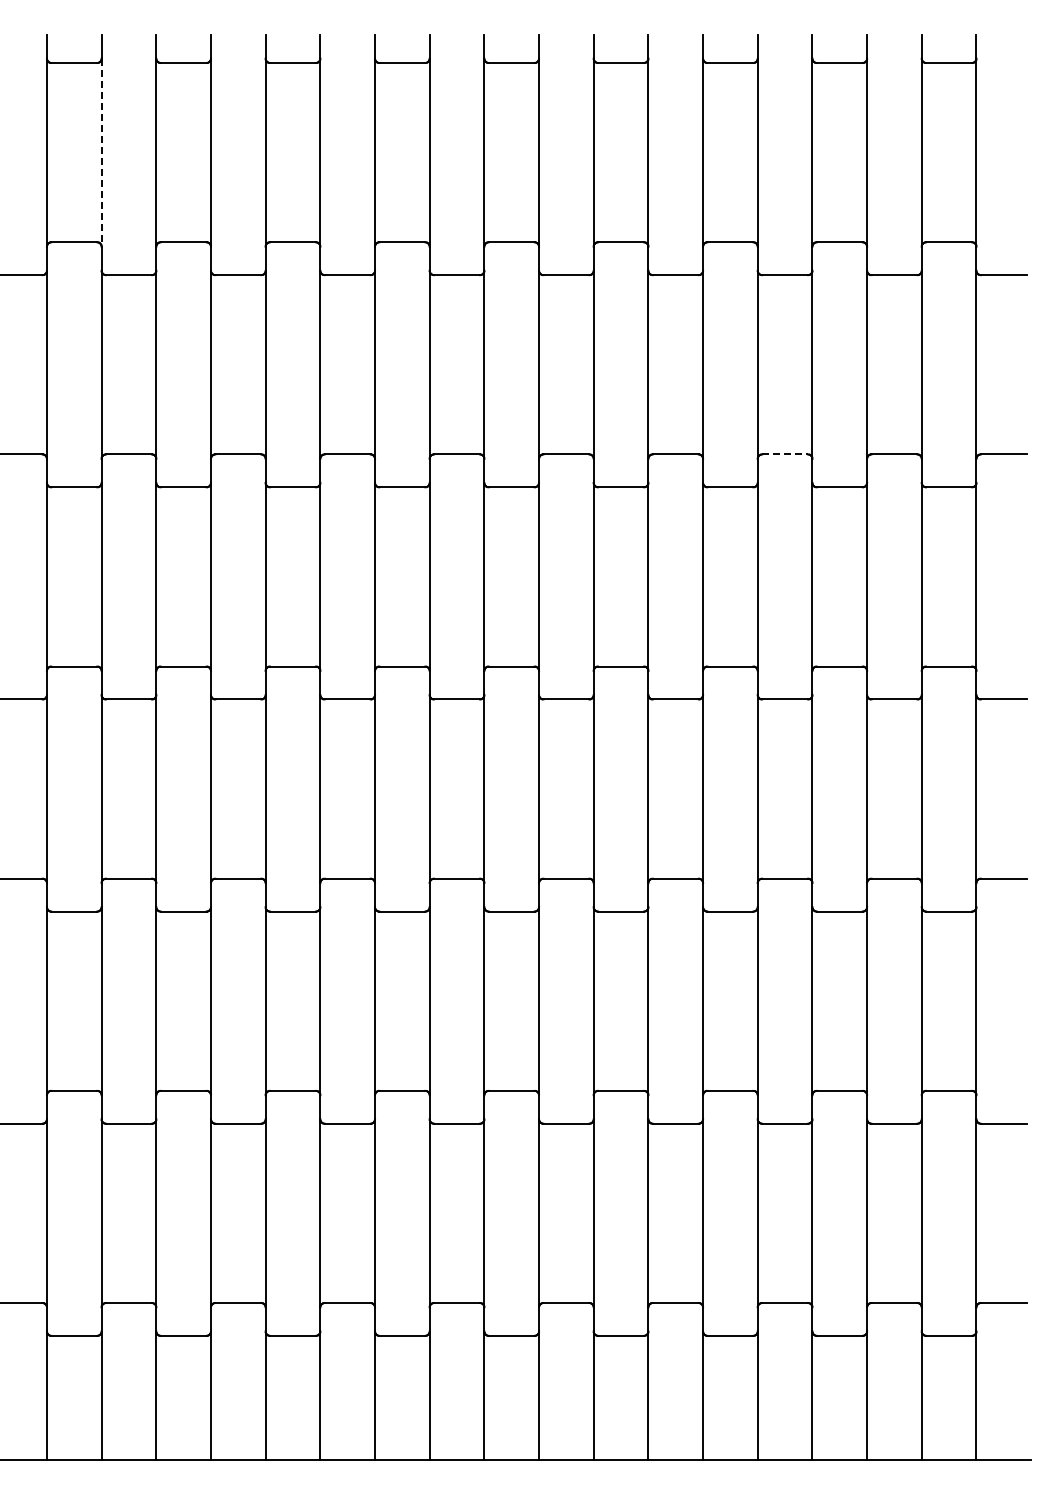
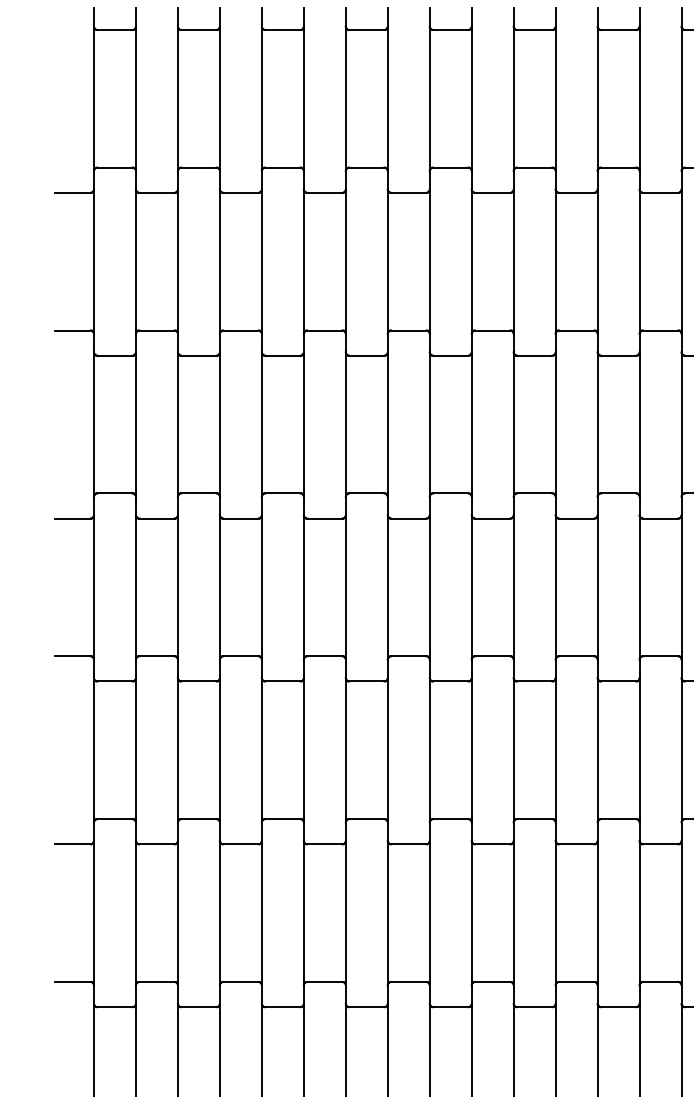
line: (101, 153) -> (135, 99), dashed -> solid
line: (785, 454) -> (660, 330), dashed -> solid

